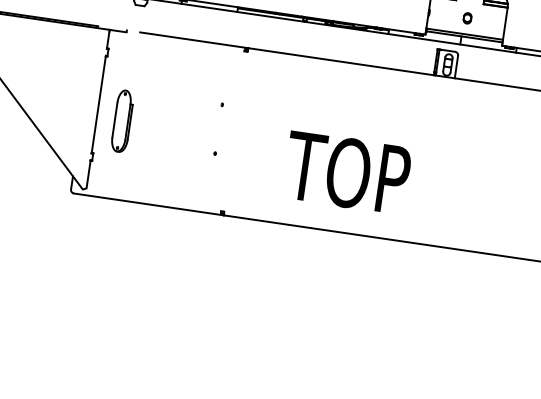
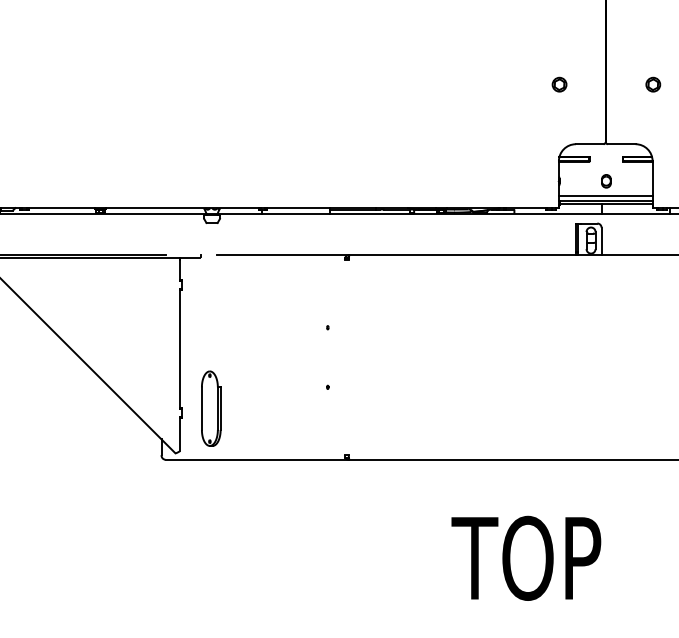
line: (464, 30) -> (605, 196), added
part: (122, 121) -> (211, 408), moved
text: (347, 172) -> (526, 557), moved

